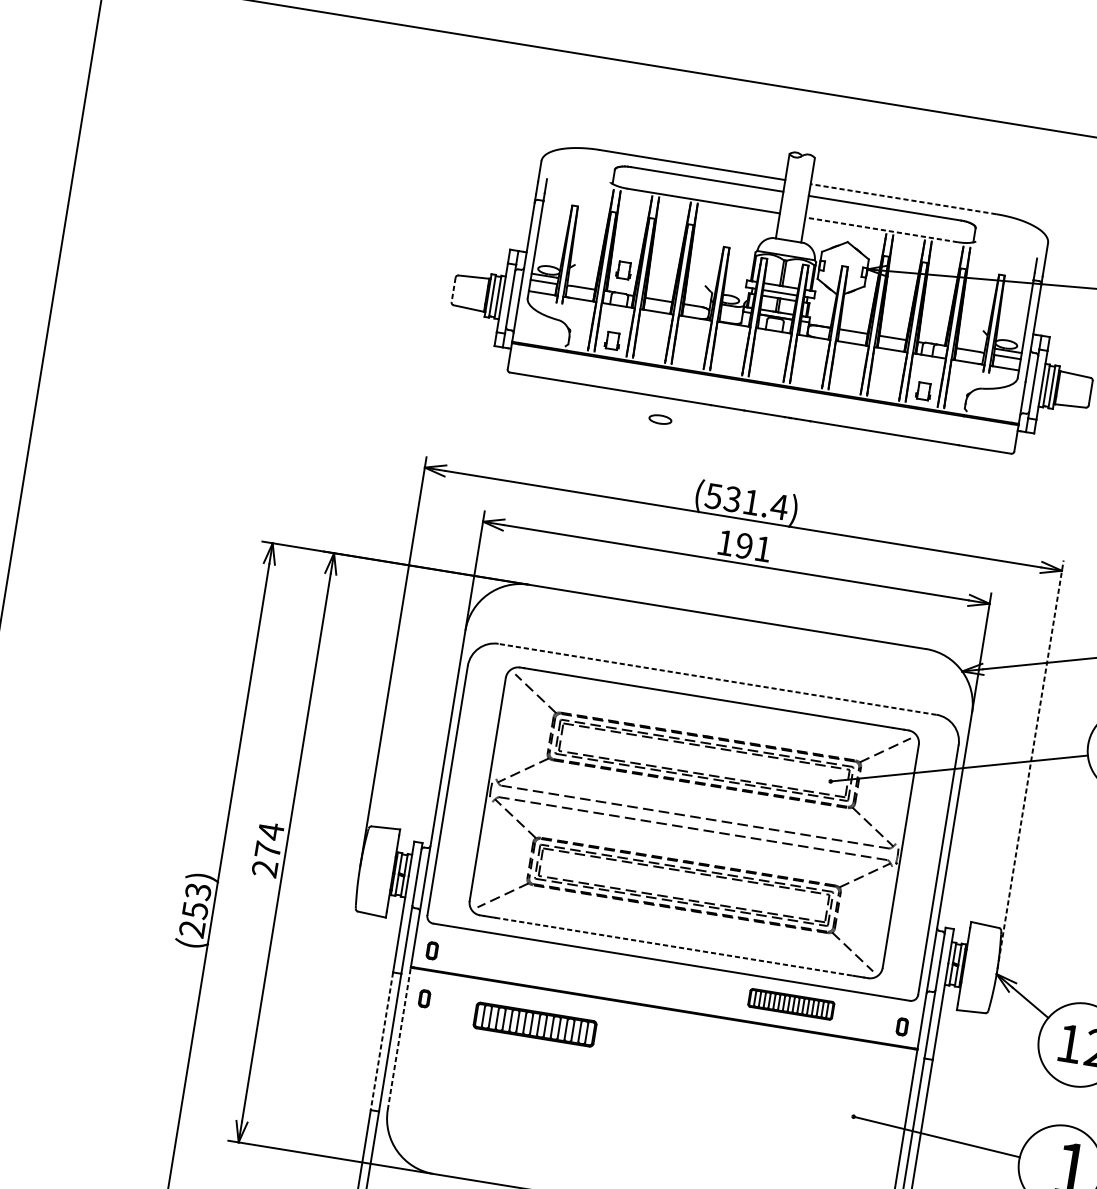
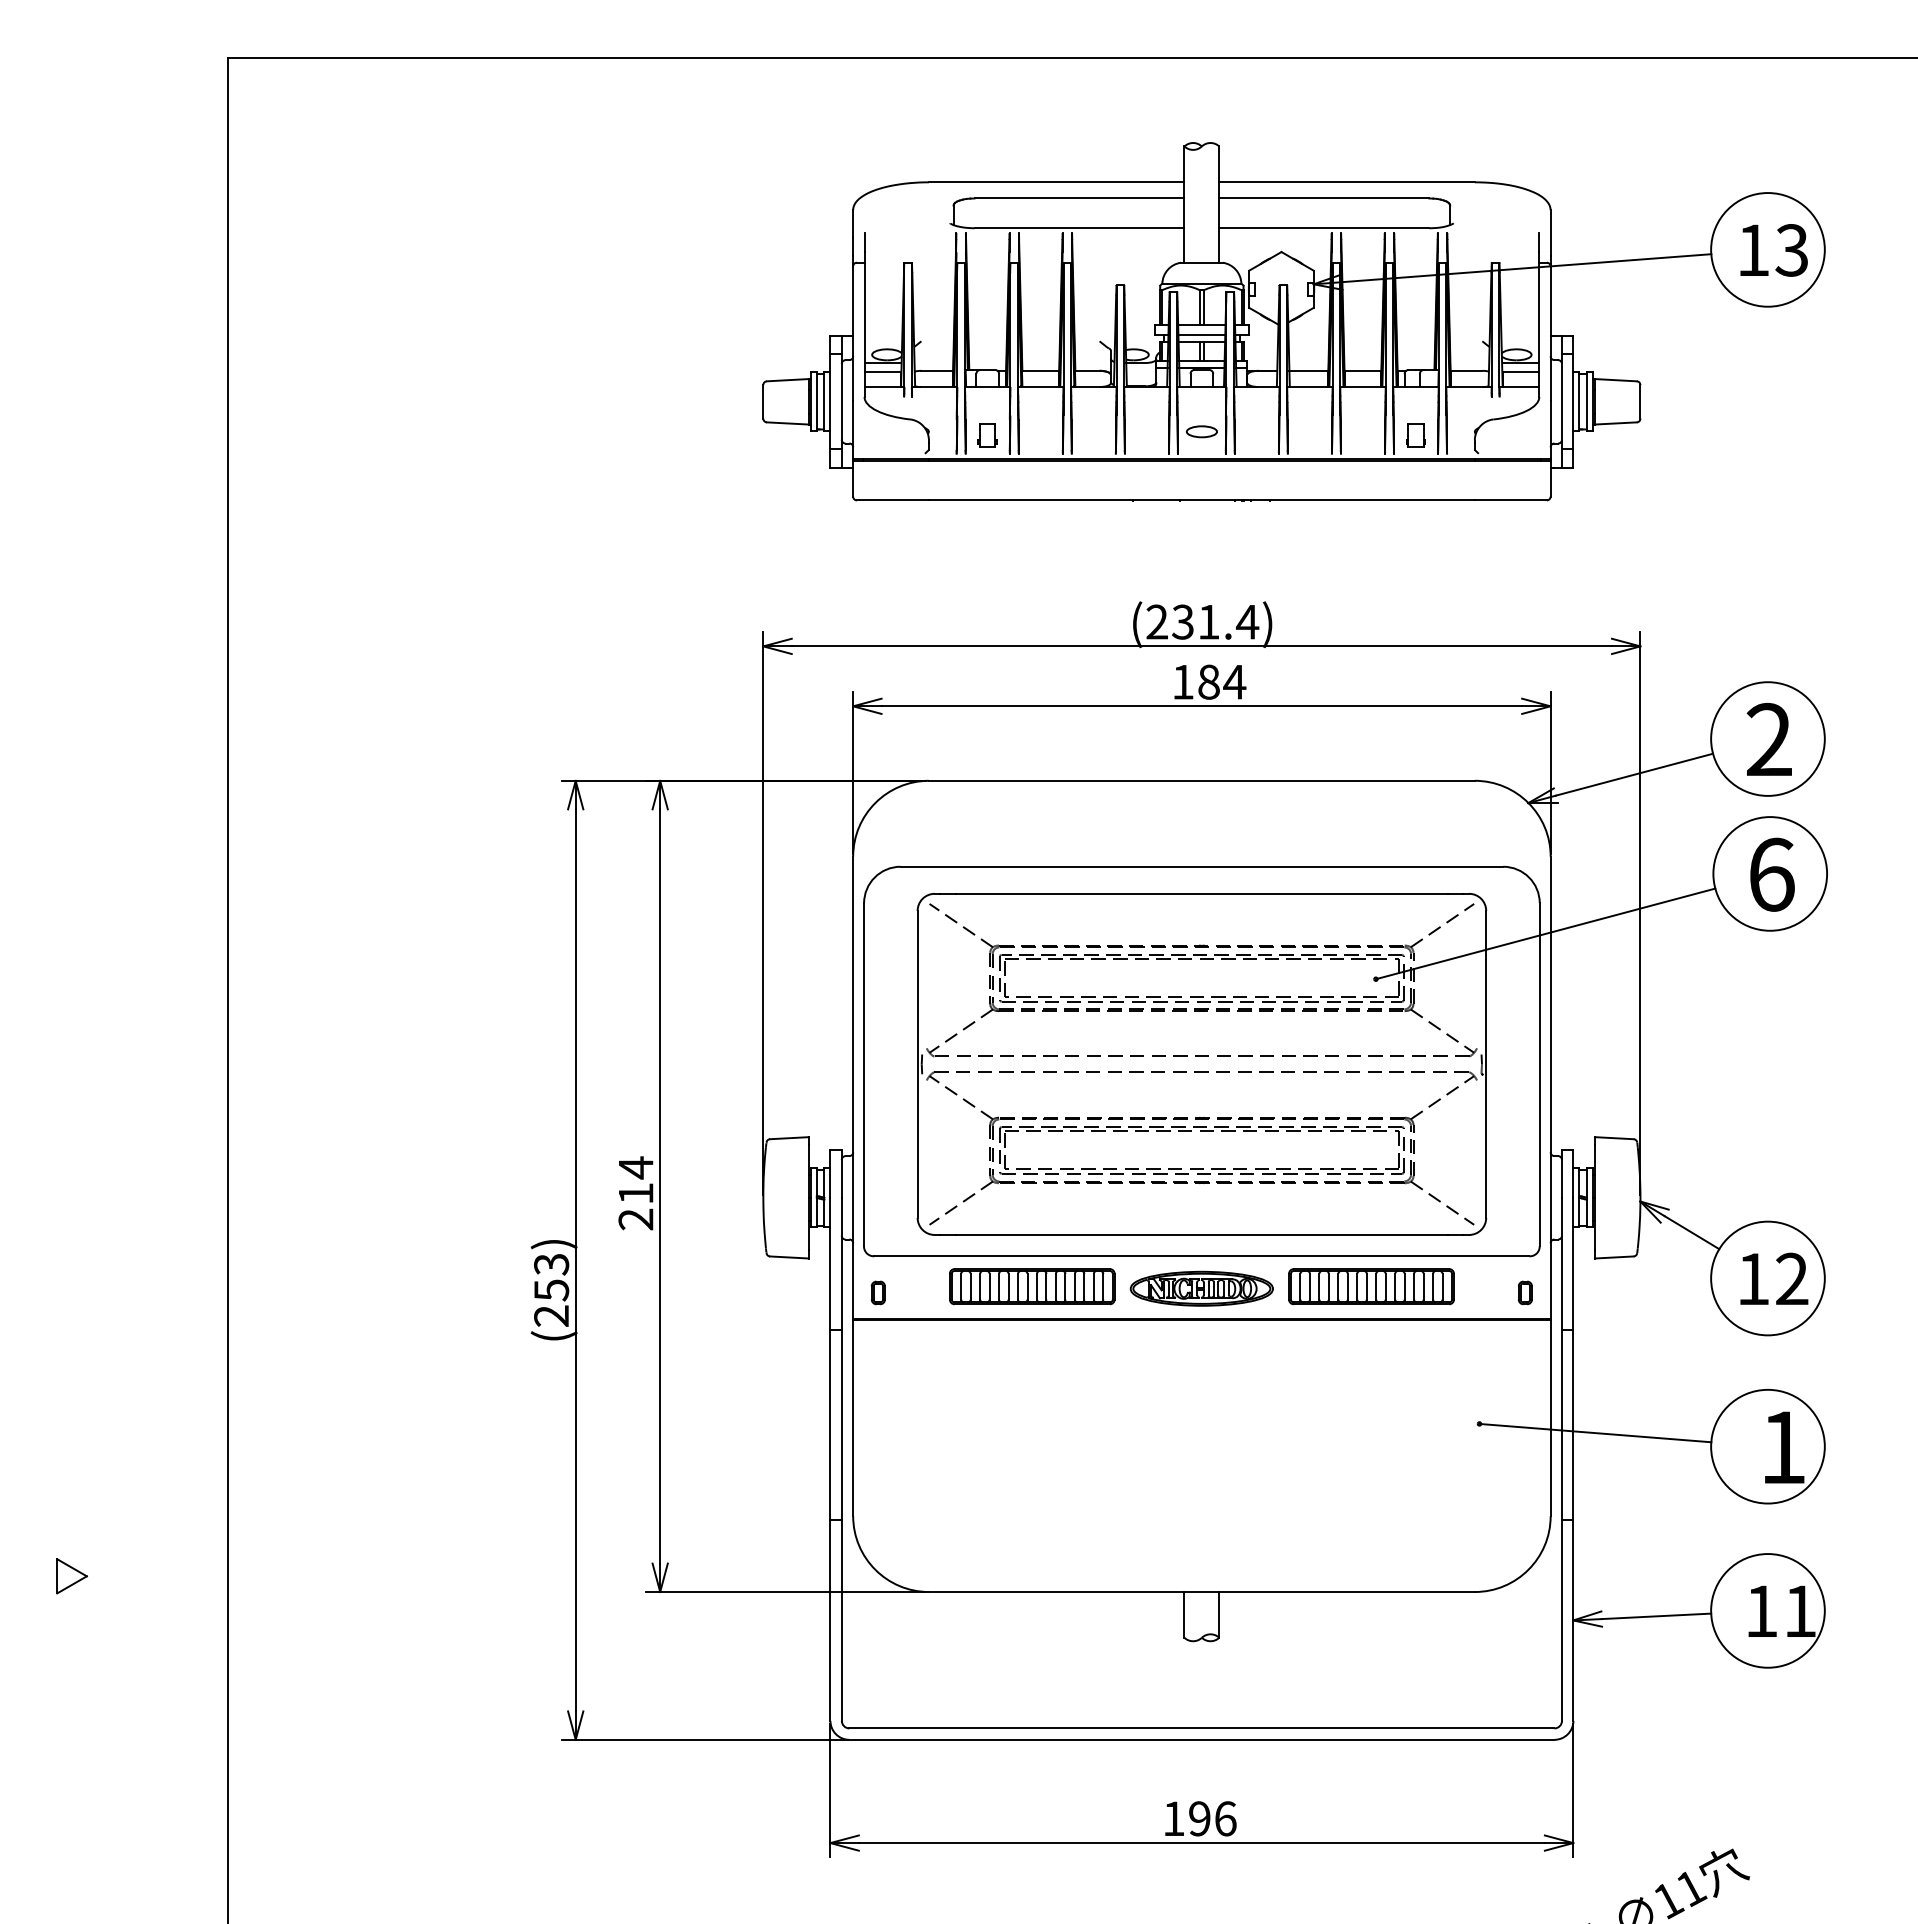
line: (903, 199) -> (1347, 182), dashed -> solid
line: (880, 229) -> (1323, 228), dashed -> solid
part: (623, 270) -> (987, 338), removed
line: (453, 289) -> (763, 401), dashed -> solid
part: (660, 419) -> (1201, 431), moved
text: (713, 495) -> (1156, 621), (531.4) -> (231.4)
text: (754, 547) -> (1222, 681), 191 -> 184
line: (717, 679) -> (1201, 866), dashed -> solid
line: (1030, 764) -> (1640, 913), dashed -> solid
text: (268, 850) -> (636, 1193), 274 -> 214
line: (674, 946) -> (1202, 1234), dashed -> solid
part: (667, 985) -> (1201, 1288), added
part: (424, 998) -> (877, 1358), removed
part: (791, 1004) -> (1371, 1286), size x1.43
part: (535, 1024) -> (1032, 1286), moved
line: (399, 1039) -> (853, 1418), dashed -> solid
line: (381, 1041) -> (830, 1425), dashed -> solid

